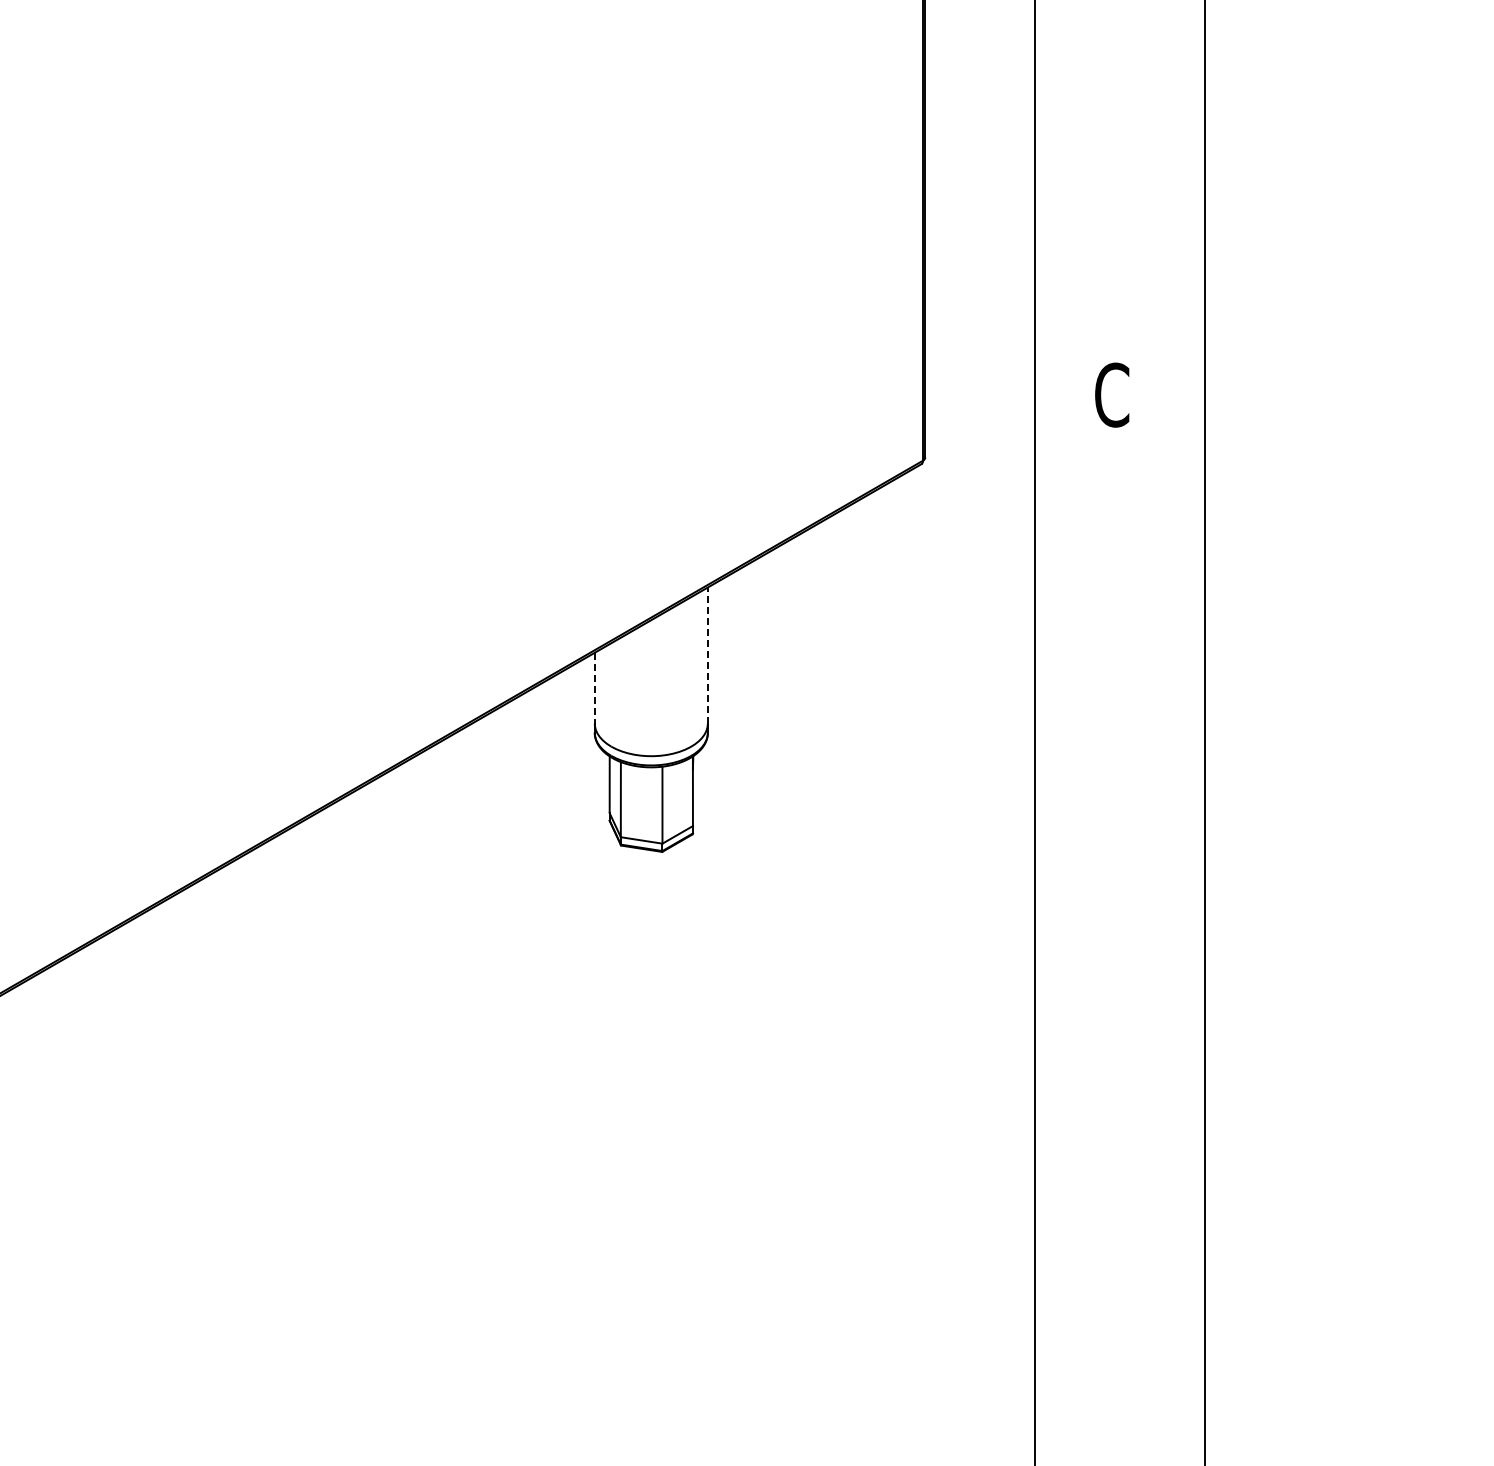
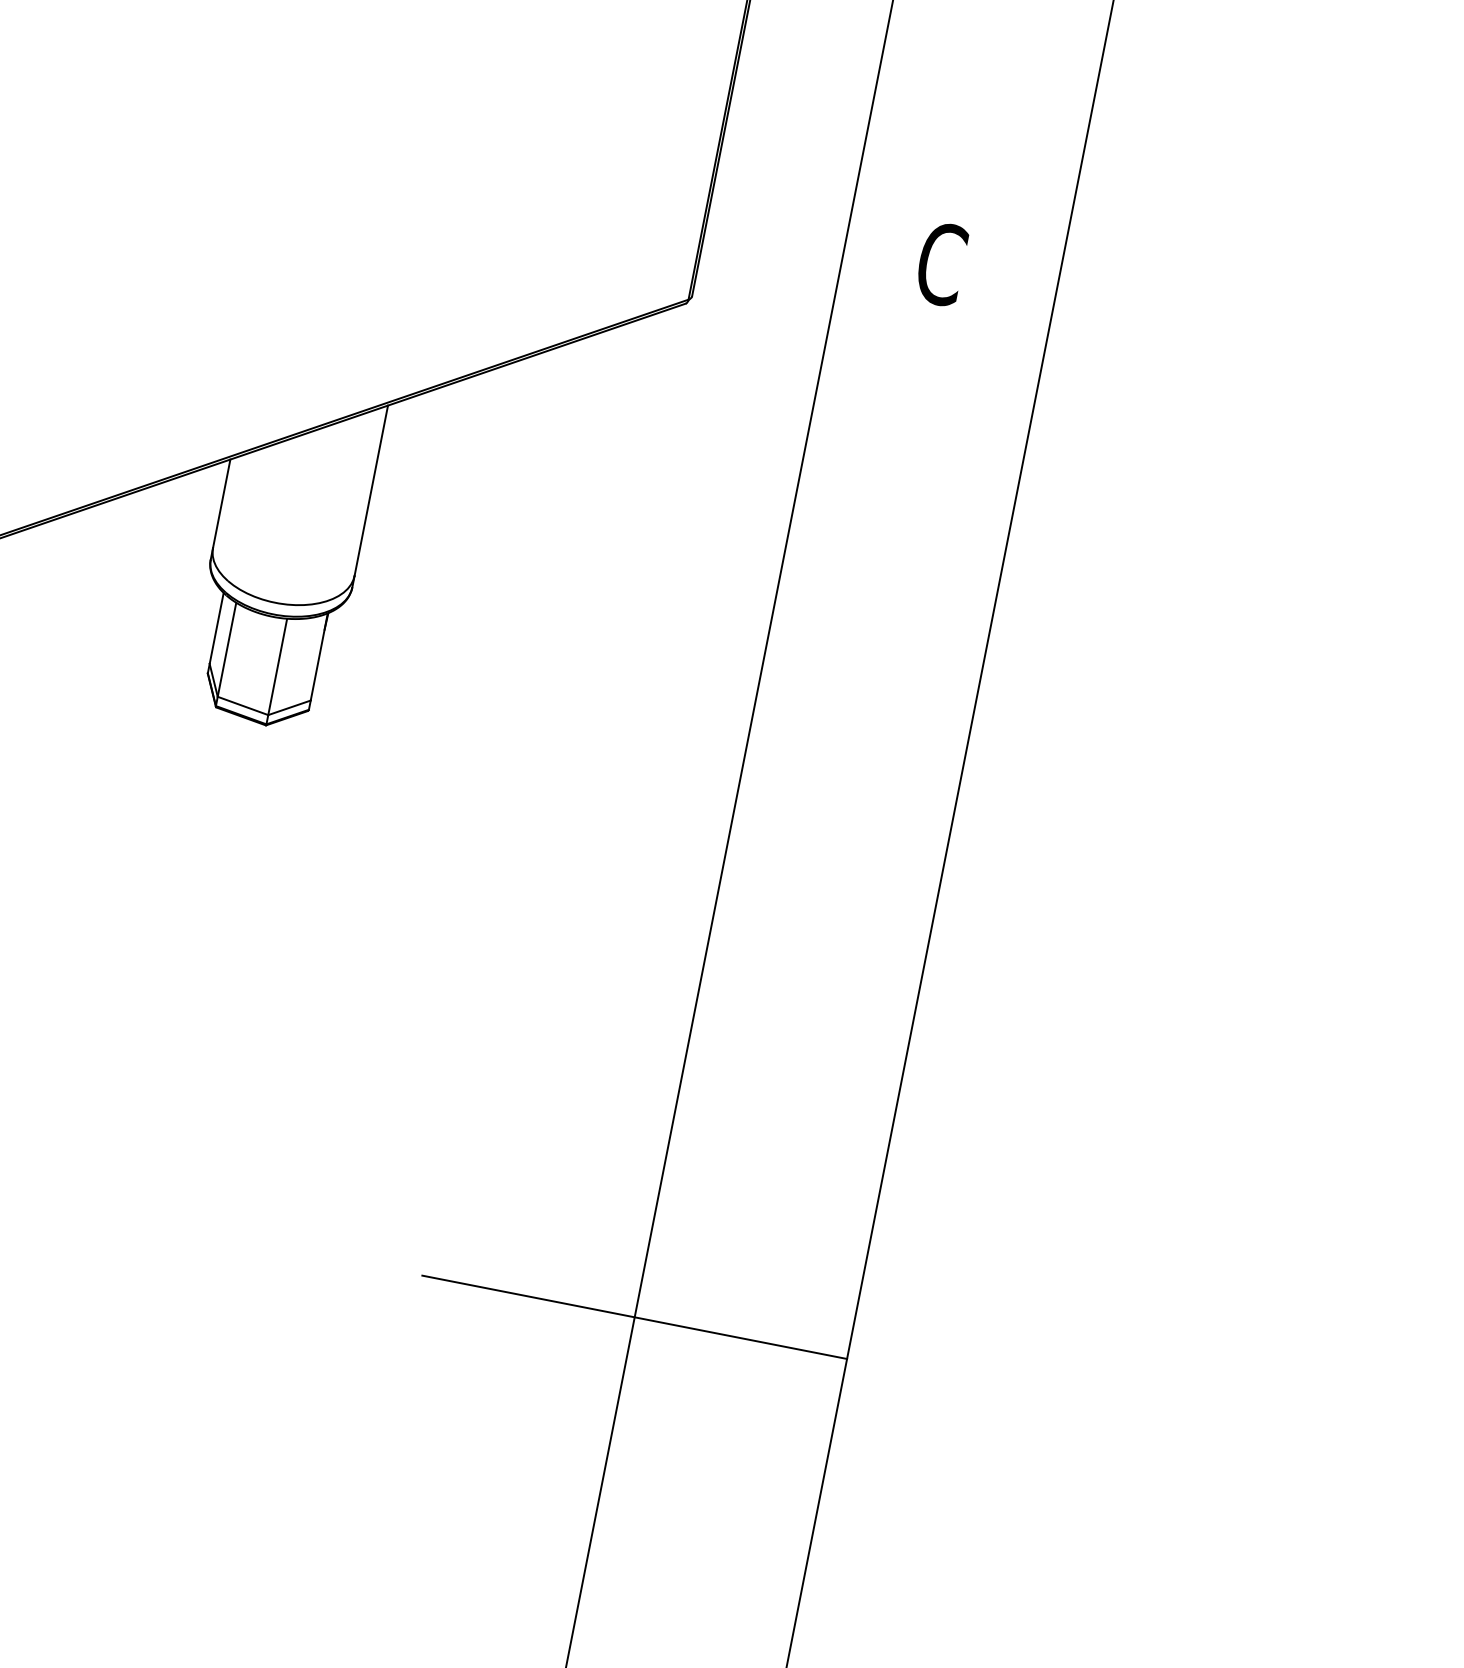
line: (707, 655) -> (370, 490), dashed -> solid
line: (594, 688) -> (221, 504), dashed -> solid
line: (1034, 1251) -> (633, 1316), added

